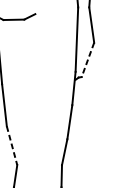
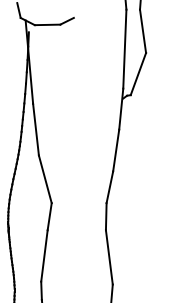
line: (88, 60) -> (138, 74), dashed -> solid
line: (12, 145) -> (45, 179), dashed -> solid

